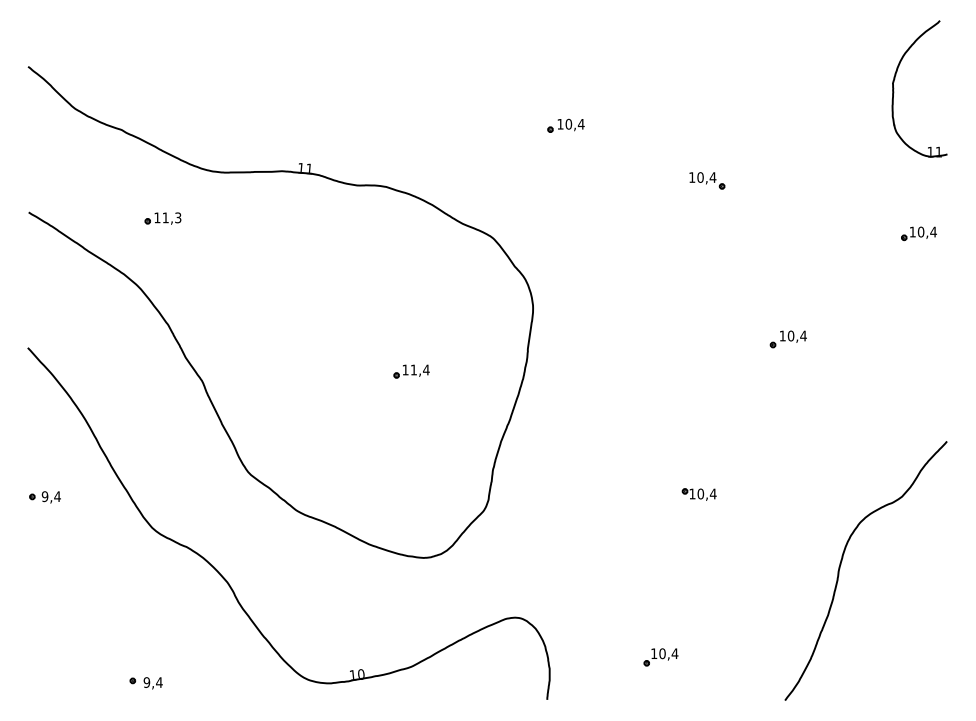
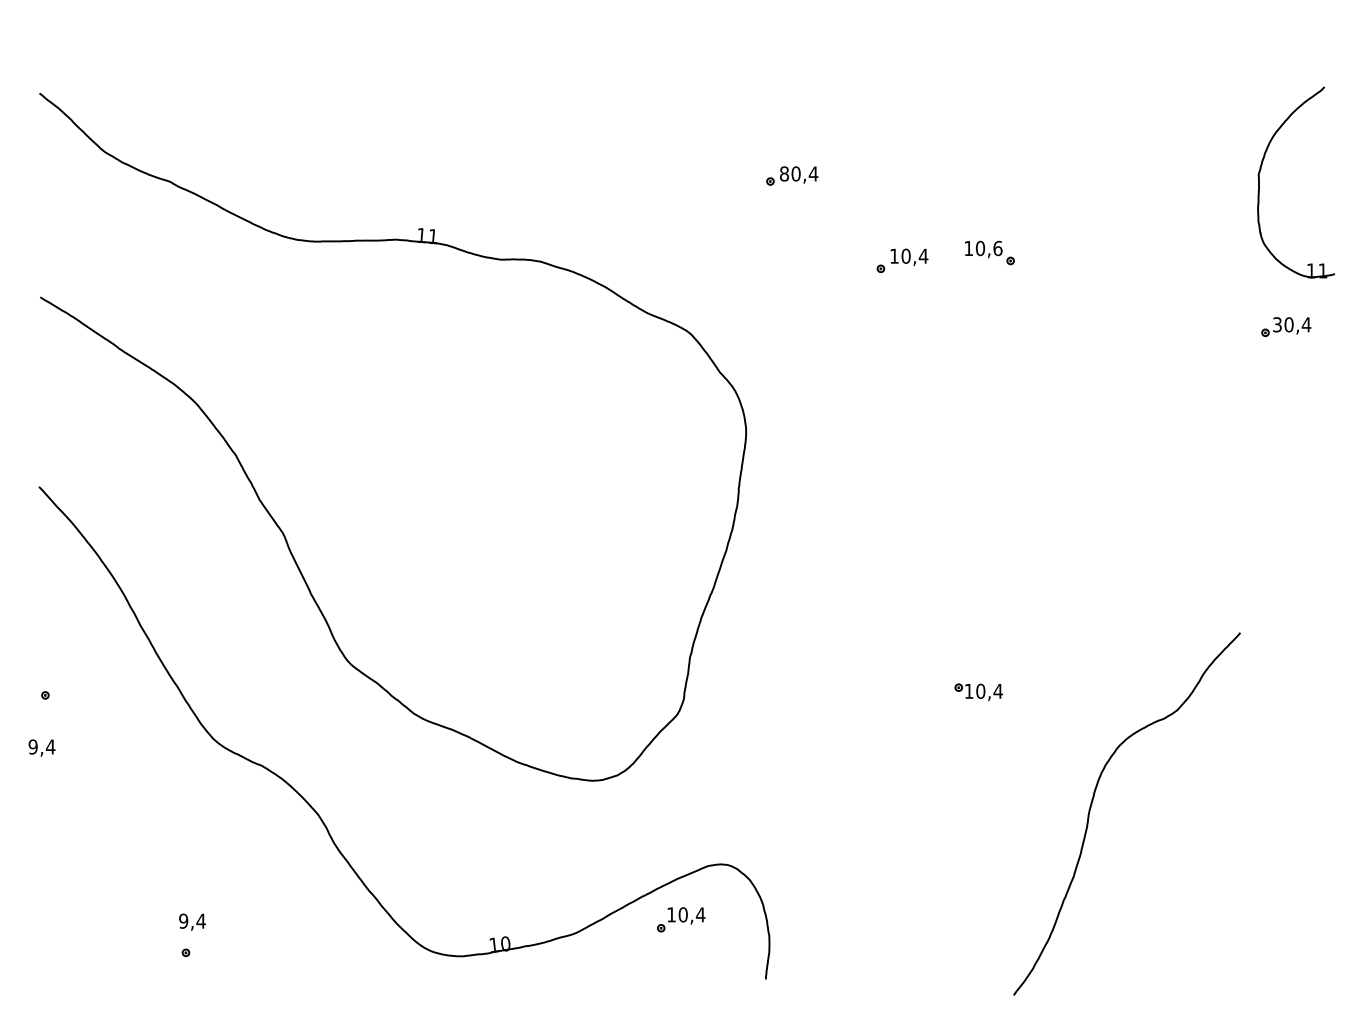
part: (893, 88) -> (1259, 182), moved
text: (560, 123) -> (784, 173), 10,4 -> 80,4
text: (712, 177) -> (997, 248), 10,4 -> 10,6
part: (162, 218) -> (227, 305), removed
text: (912, 231) -> (1277, 324), 10,4 -> 30,4
part: (788, 339) -> (902, 260), moved
part: (411, 371) -> (575, 519), removed
text: (51, 496) -> (41, 747), moved
curve: (841, 564) -> (1092, 804), moved
part: (661, 657) -> (681, 919), moved
text: (153, 682) -> (192, 921), moved

